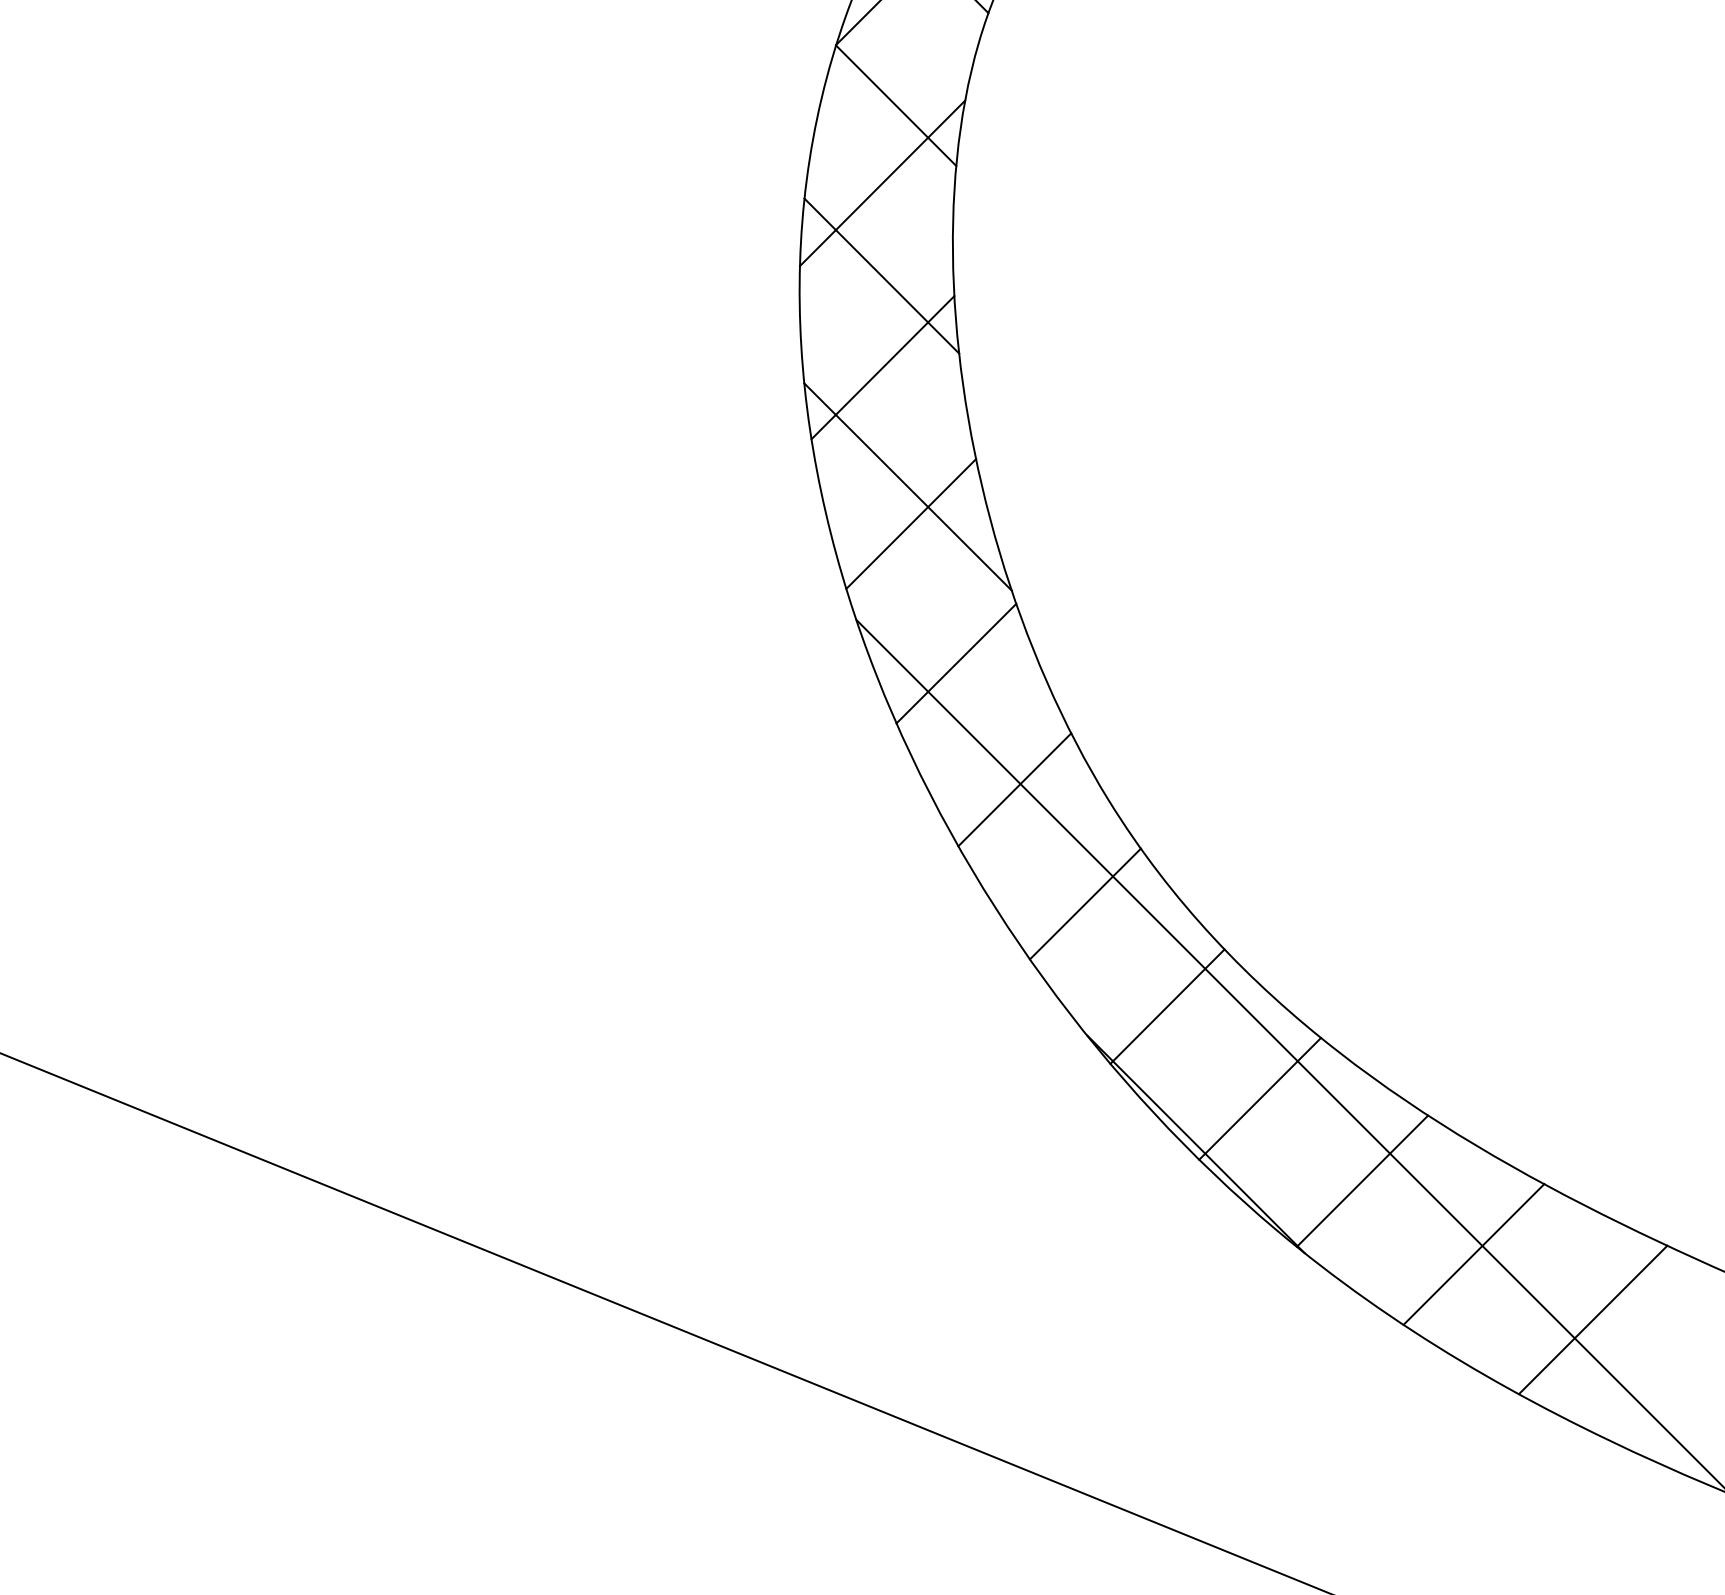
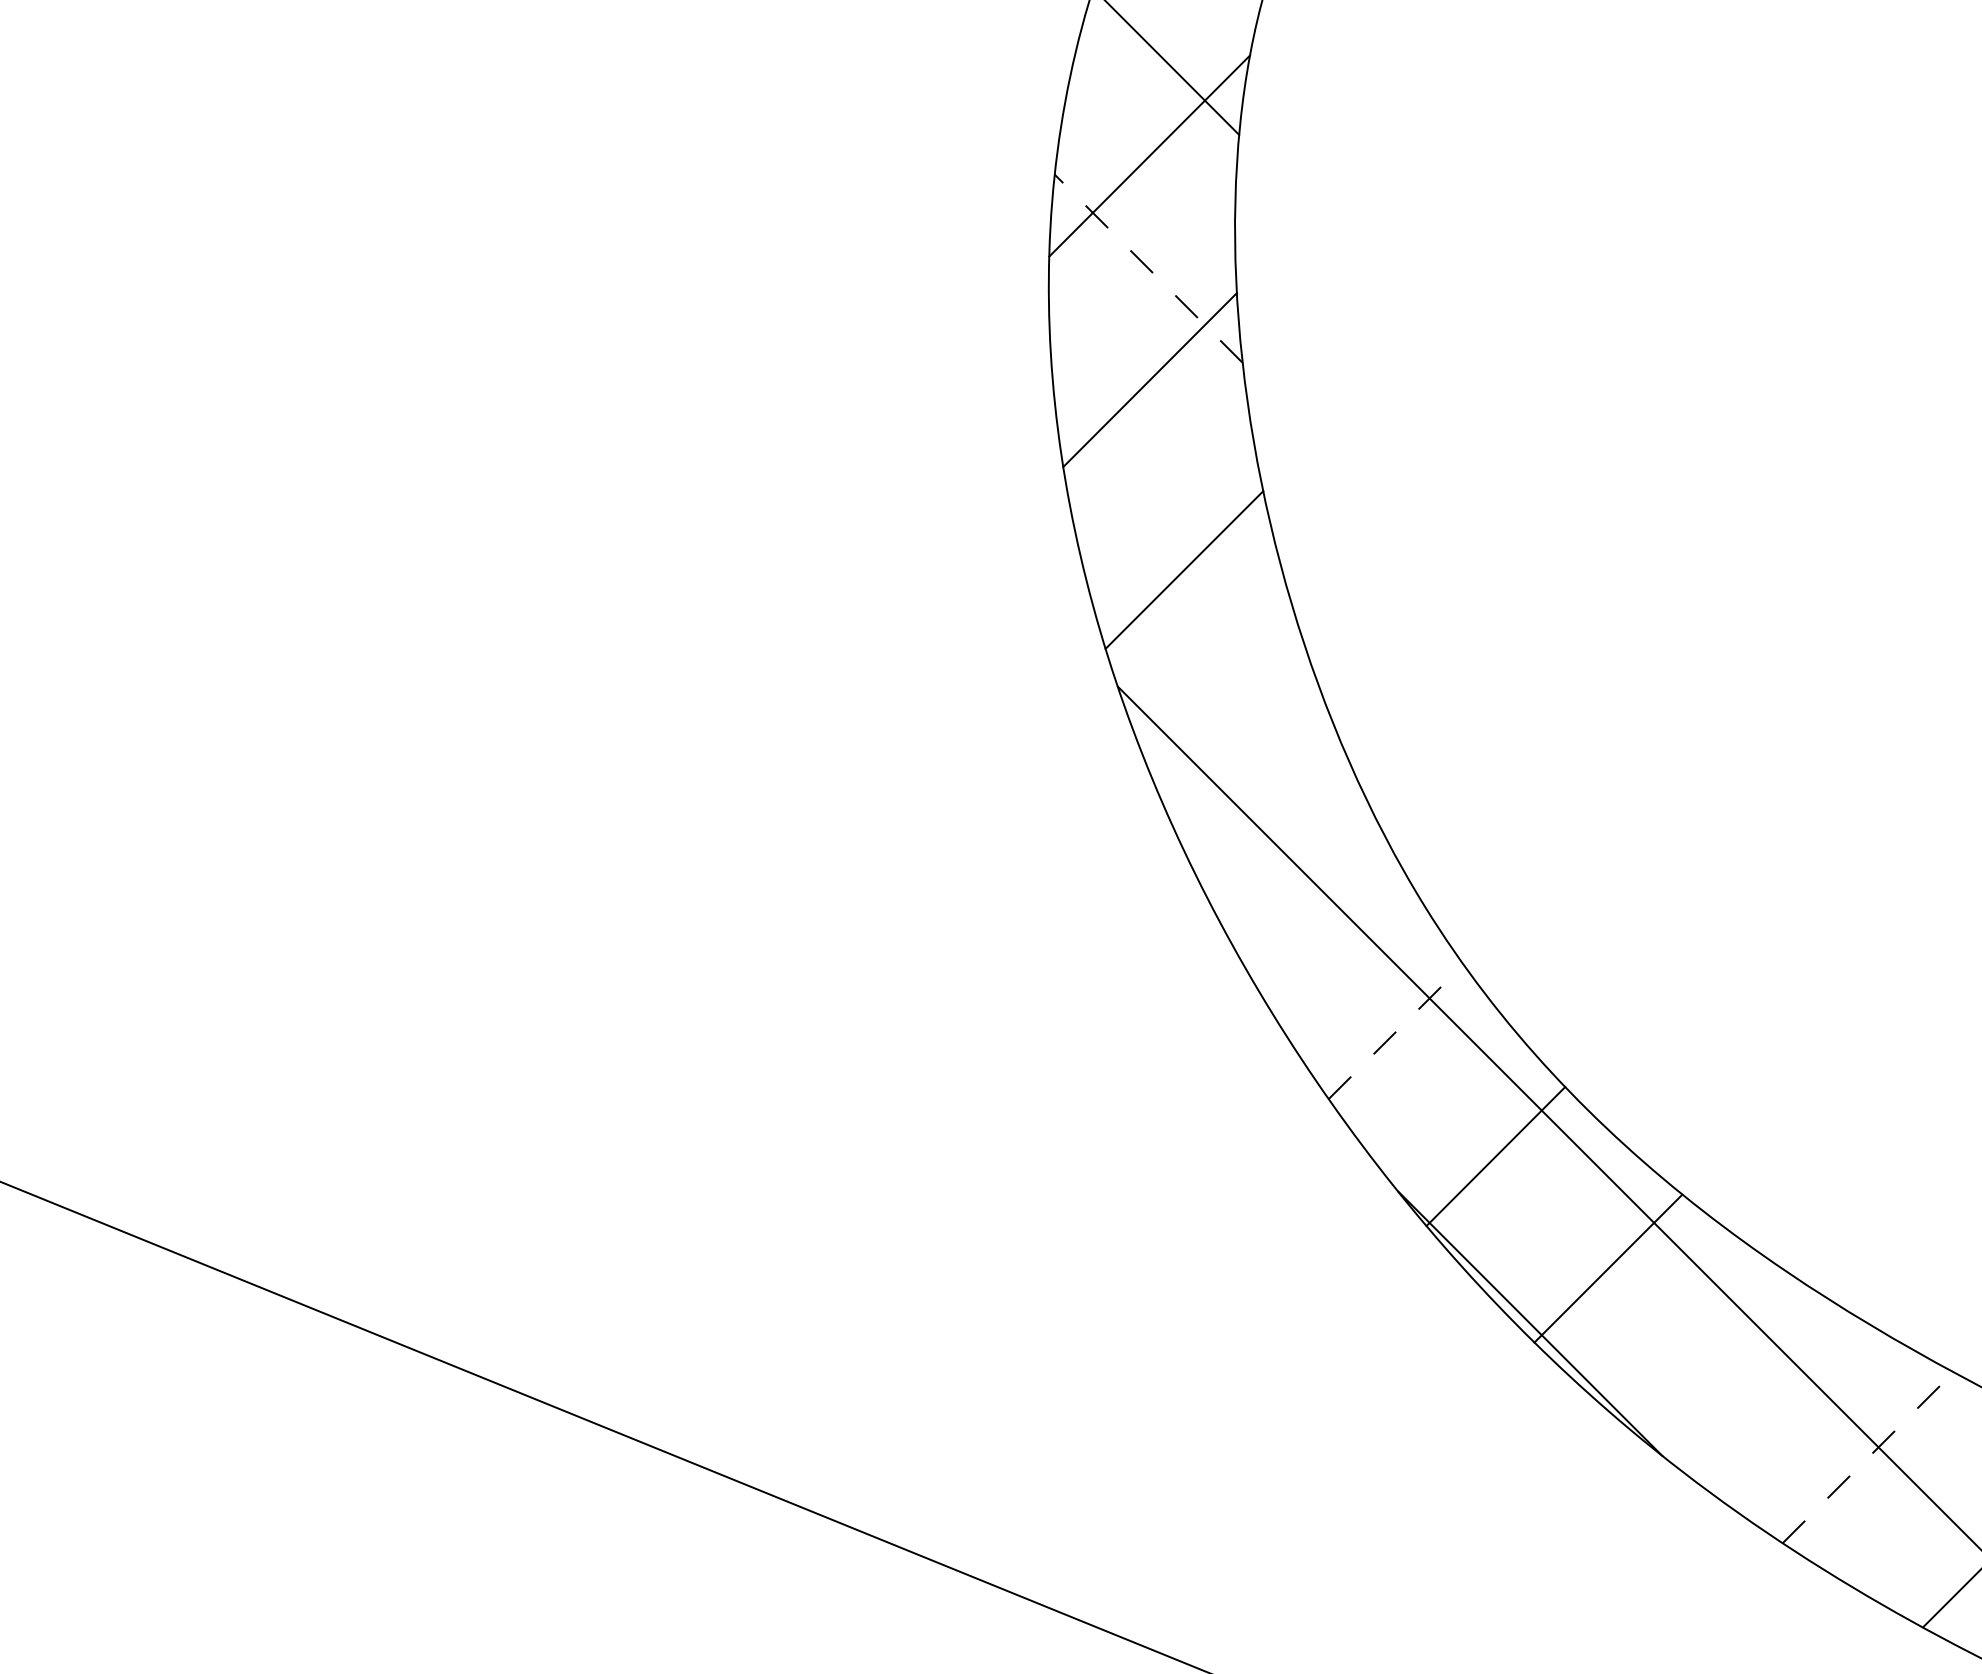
line: (881, 275) -> (1148, 268), solid -> dashed
line: (907, 486) -> (1179, 524), removed
line: (956, 663) -> (1239, 739), removed
line: (1014, 789) -> (1309, 892), removed
line: (1085, 903) -> (1396, 1031), solid -> dashed
line: (1362, 1180) -> (1732, 1367), removed
line: (1473, 1254) -> (1867, 1457), solid -> dashed

